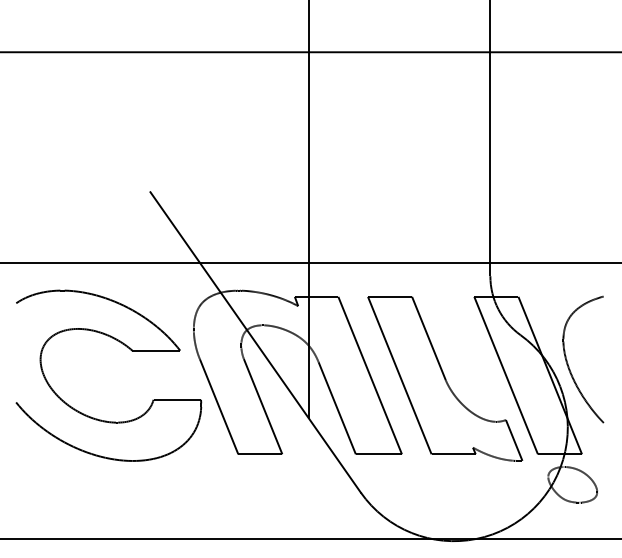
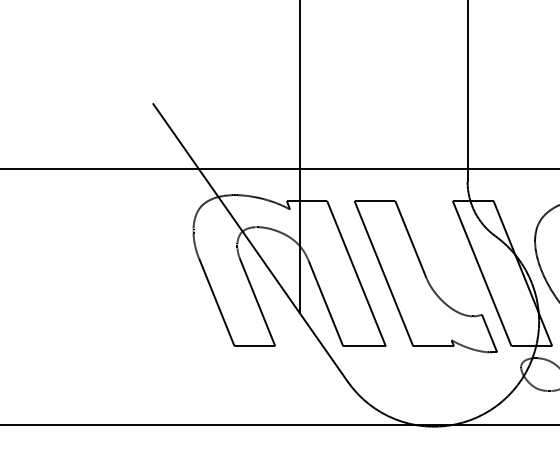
part: (131, 351) -> (135, 251), removed

